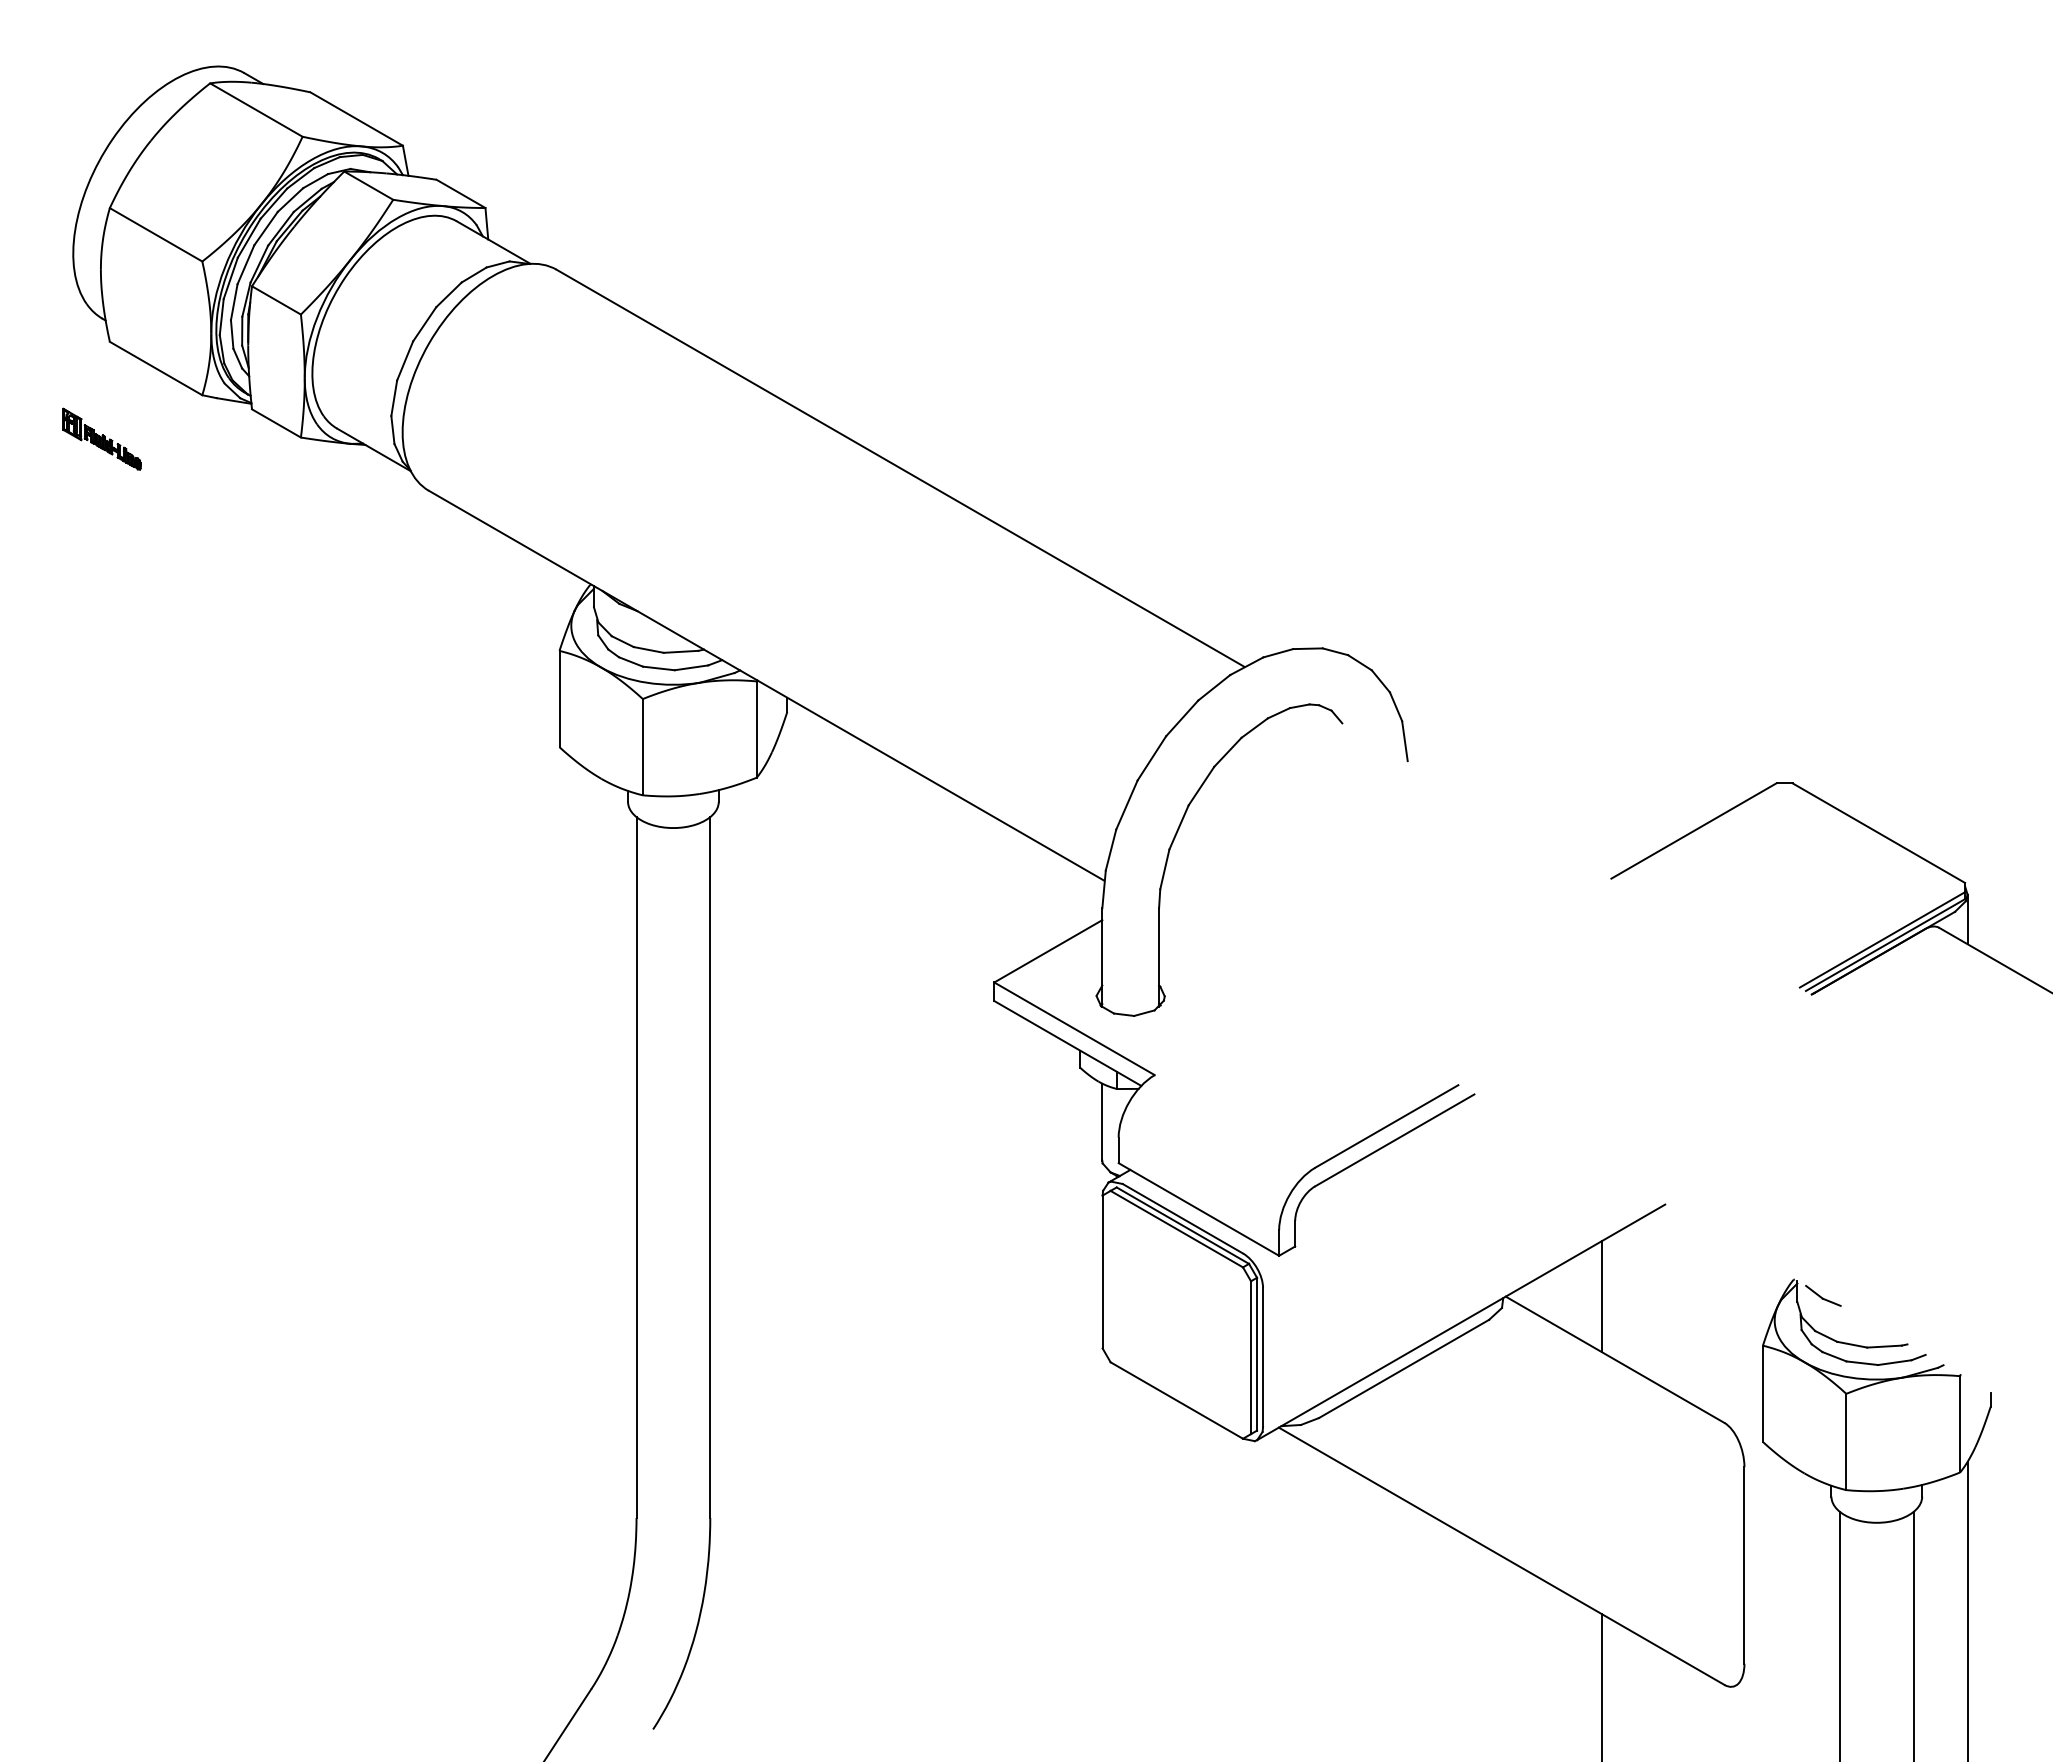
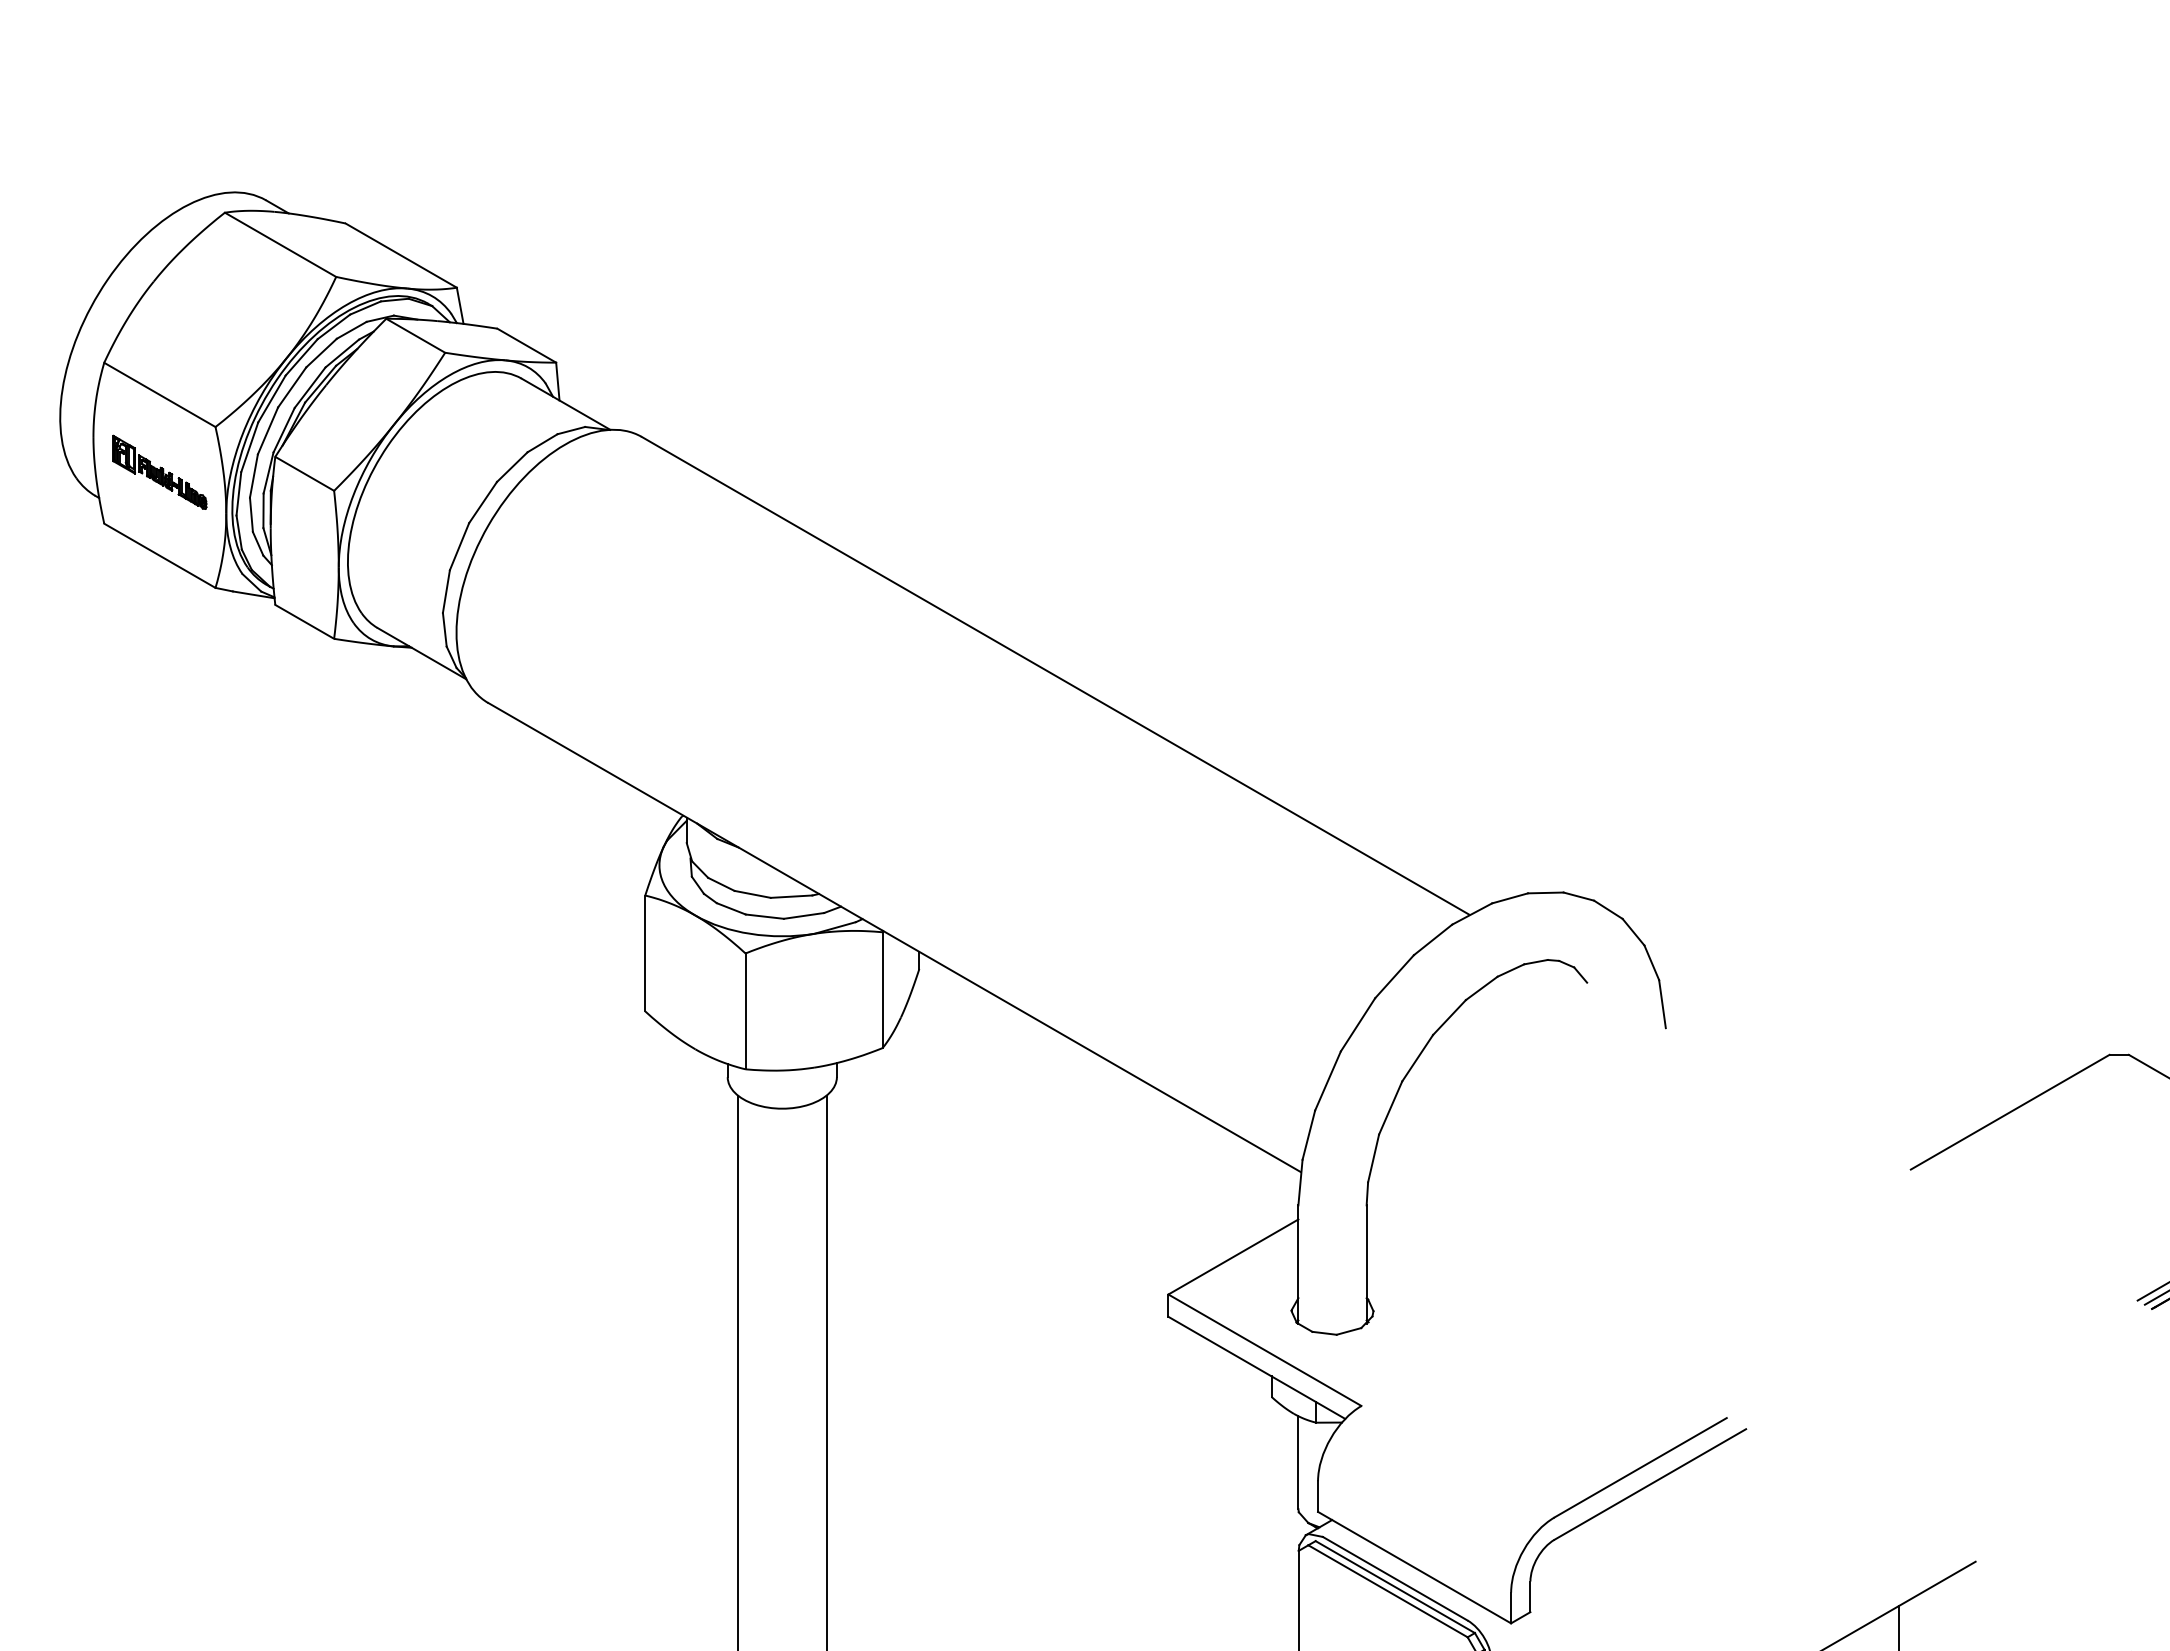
part: (101, 438) -> (159, 471), moved

